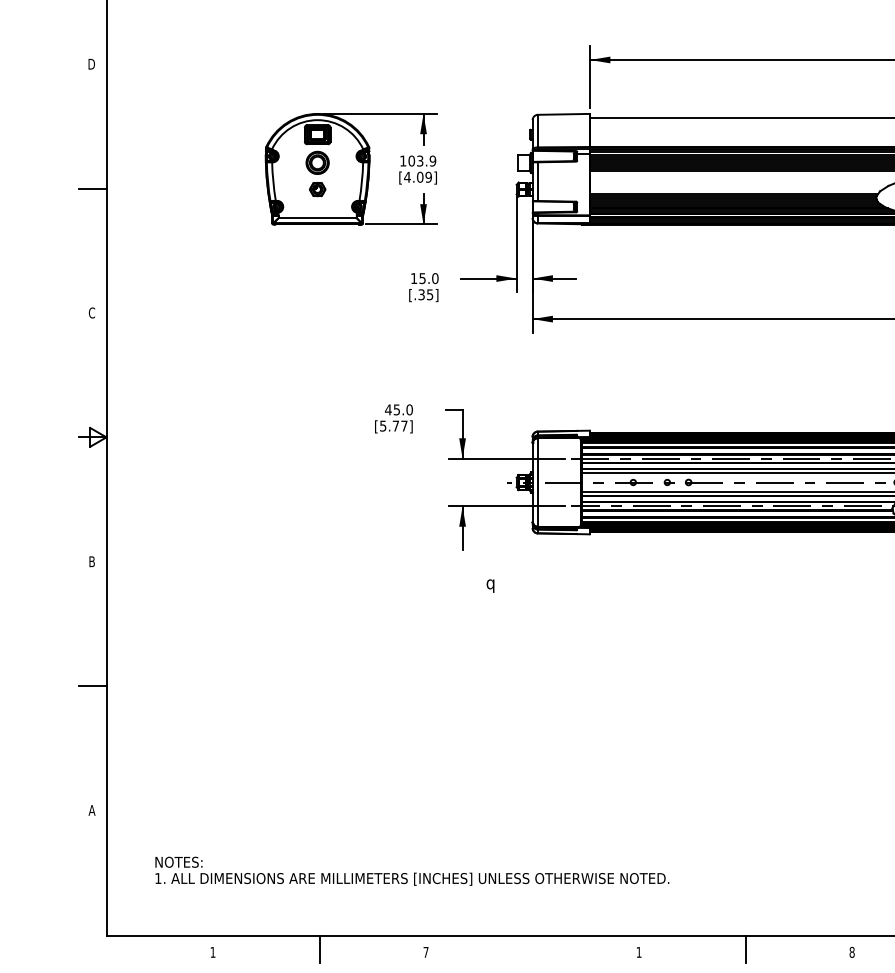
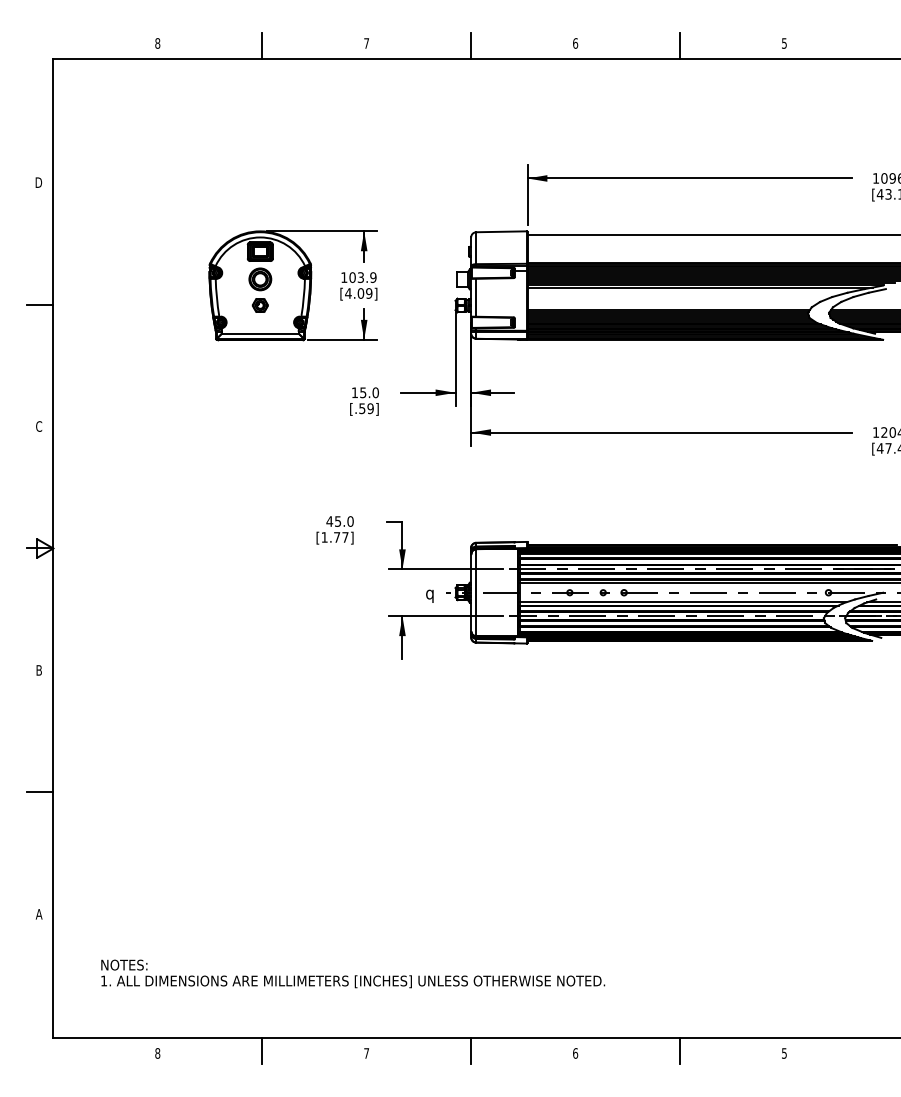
text: (425, 294) -> (366, 408), [.35] -> [.59]
text: (383, 426) -> (324, 537), [5.77] -> [1.77]
text: (490, 585) -> (429, 595), moved
line: (532, 949) -> (471, 1050), added
text: (212, 952) -> (157, 1053), 1 -> 8
text: (639, 952) -> (575, 1053), 1 -> 6
text: (851, 952) -> (783, 1053), 8 -> 5

